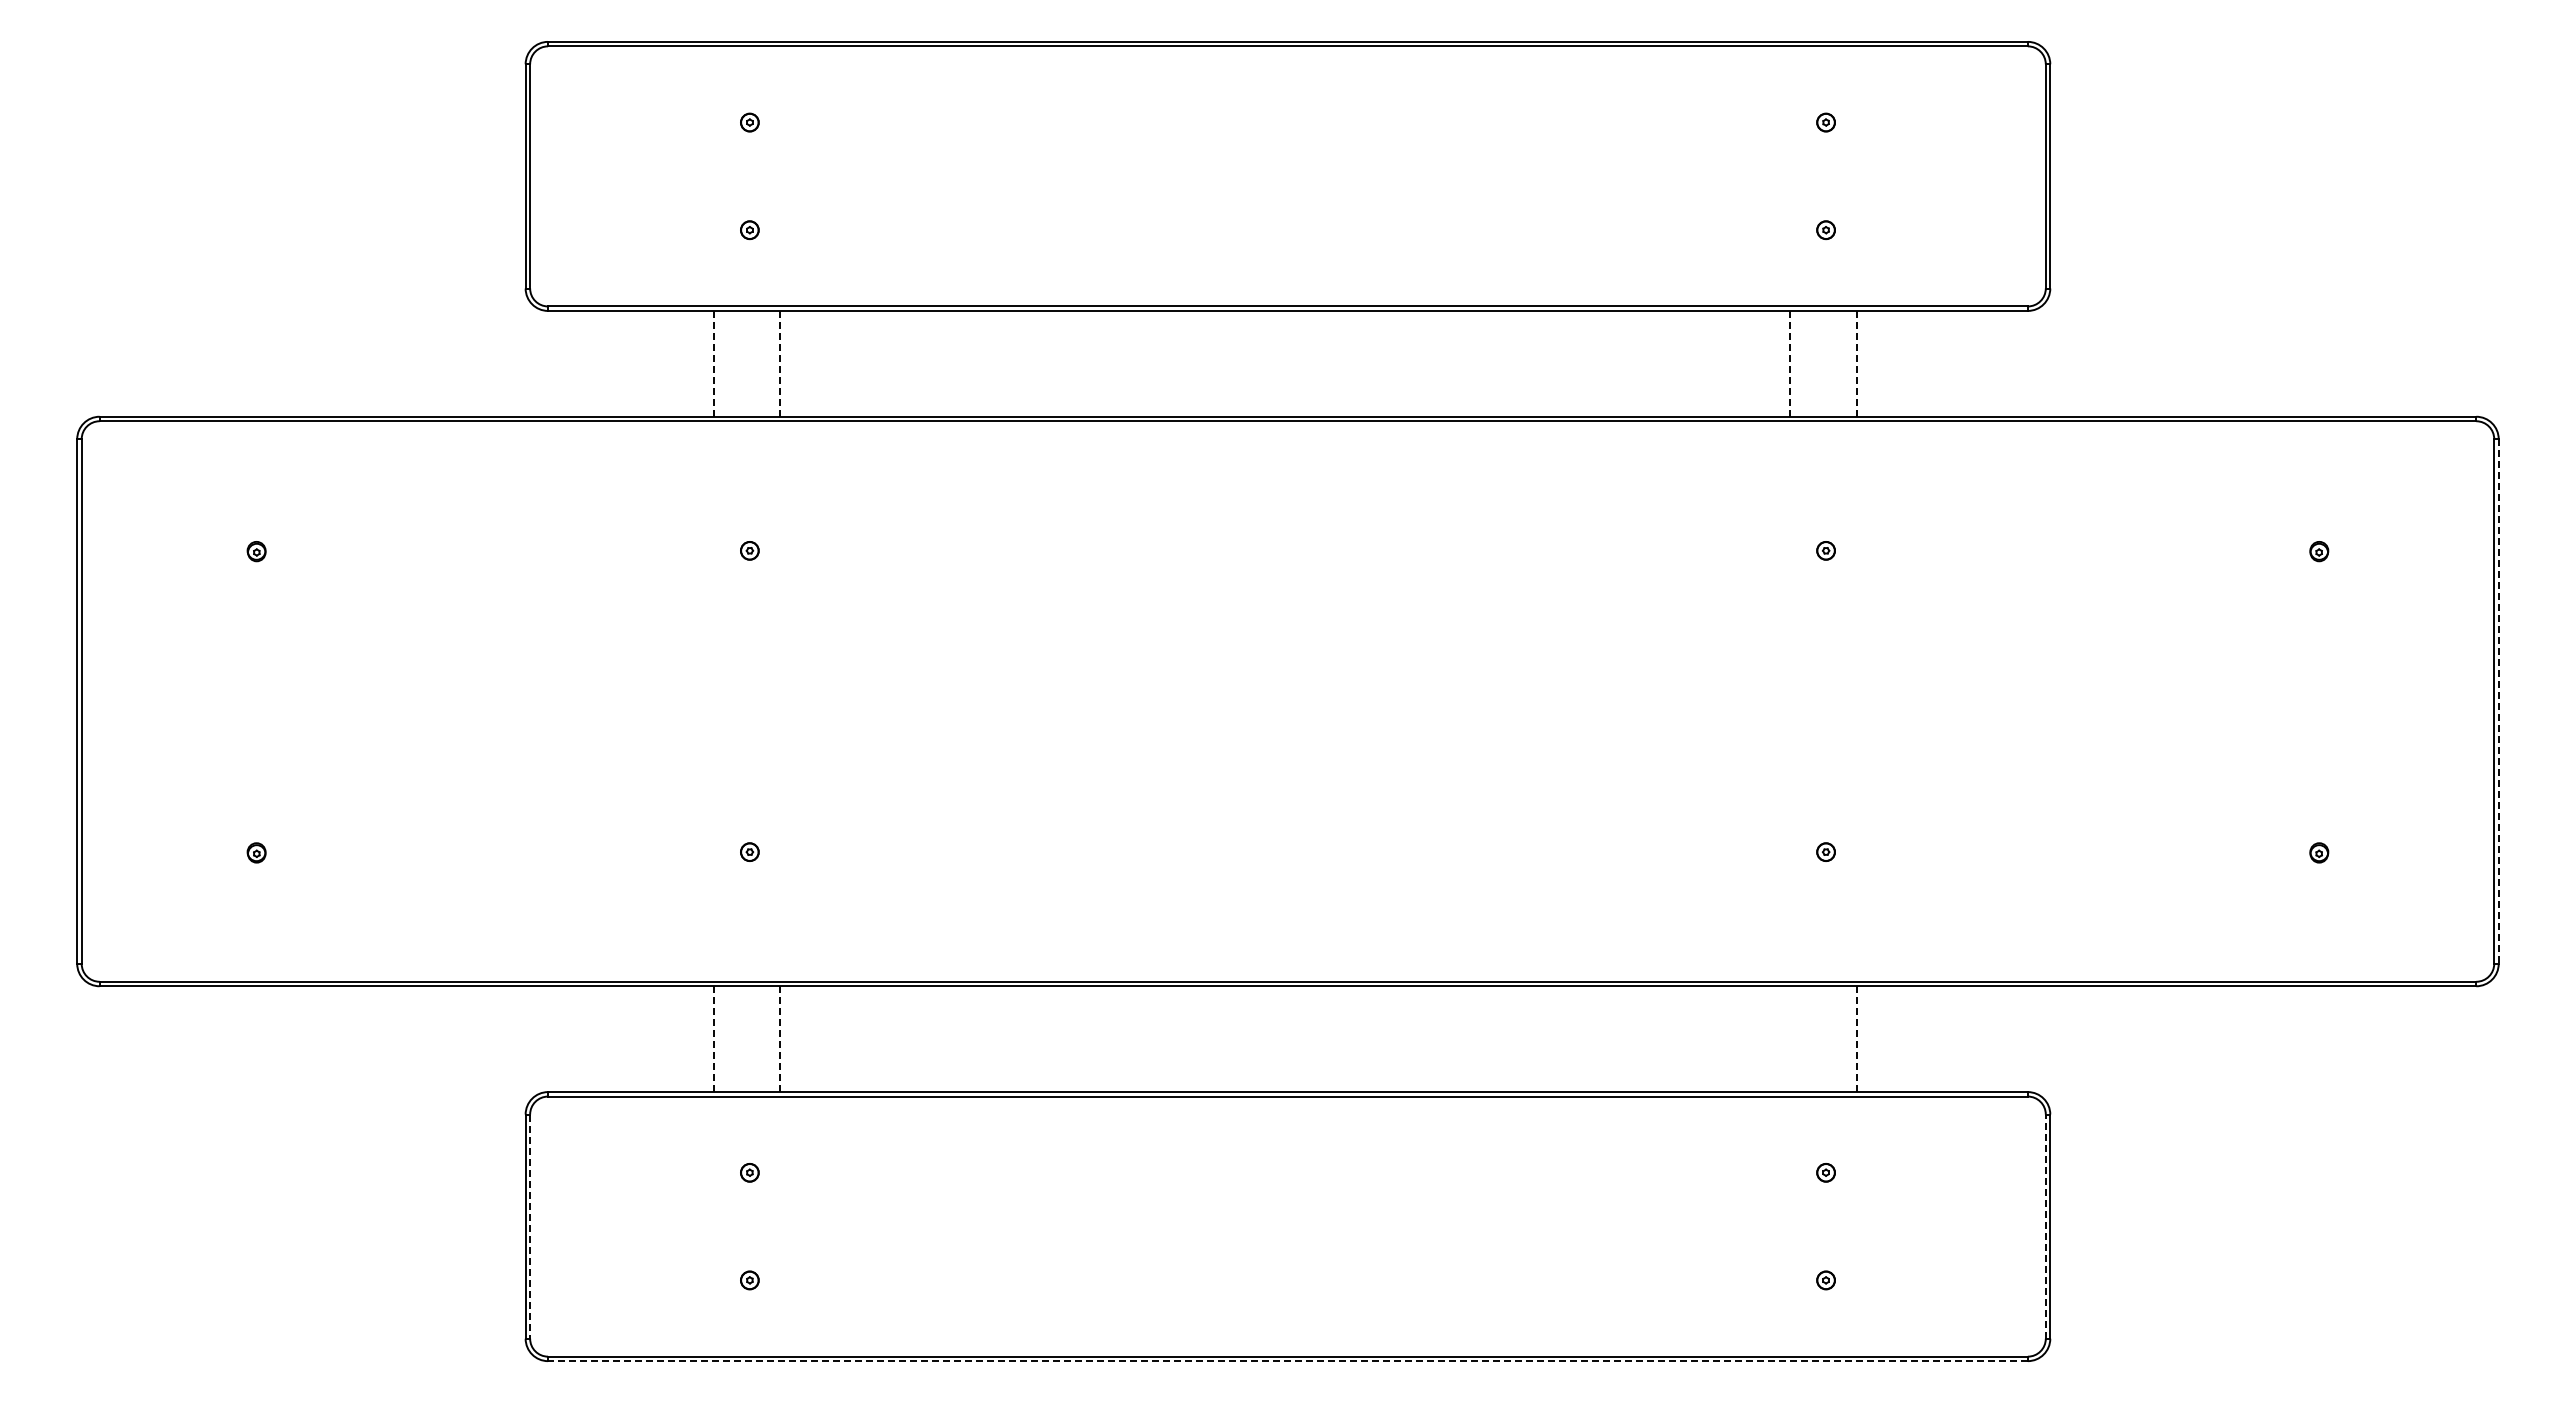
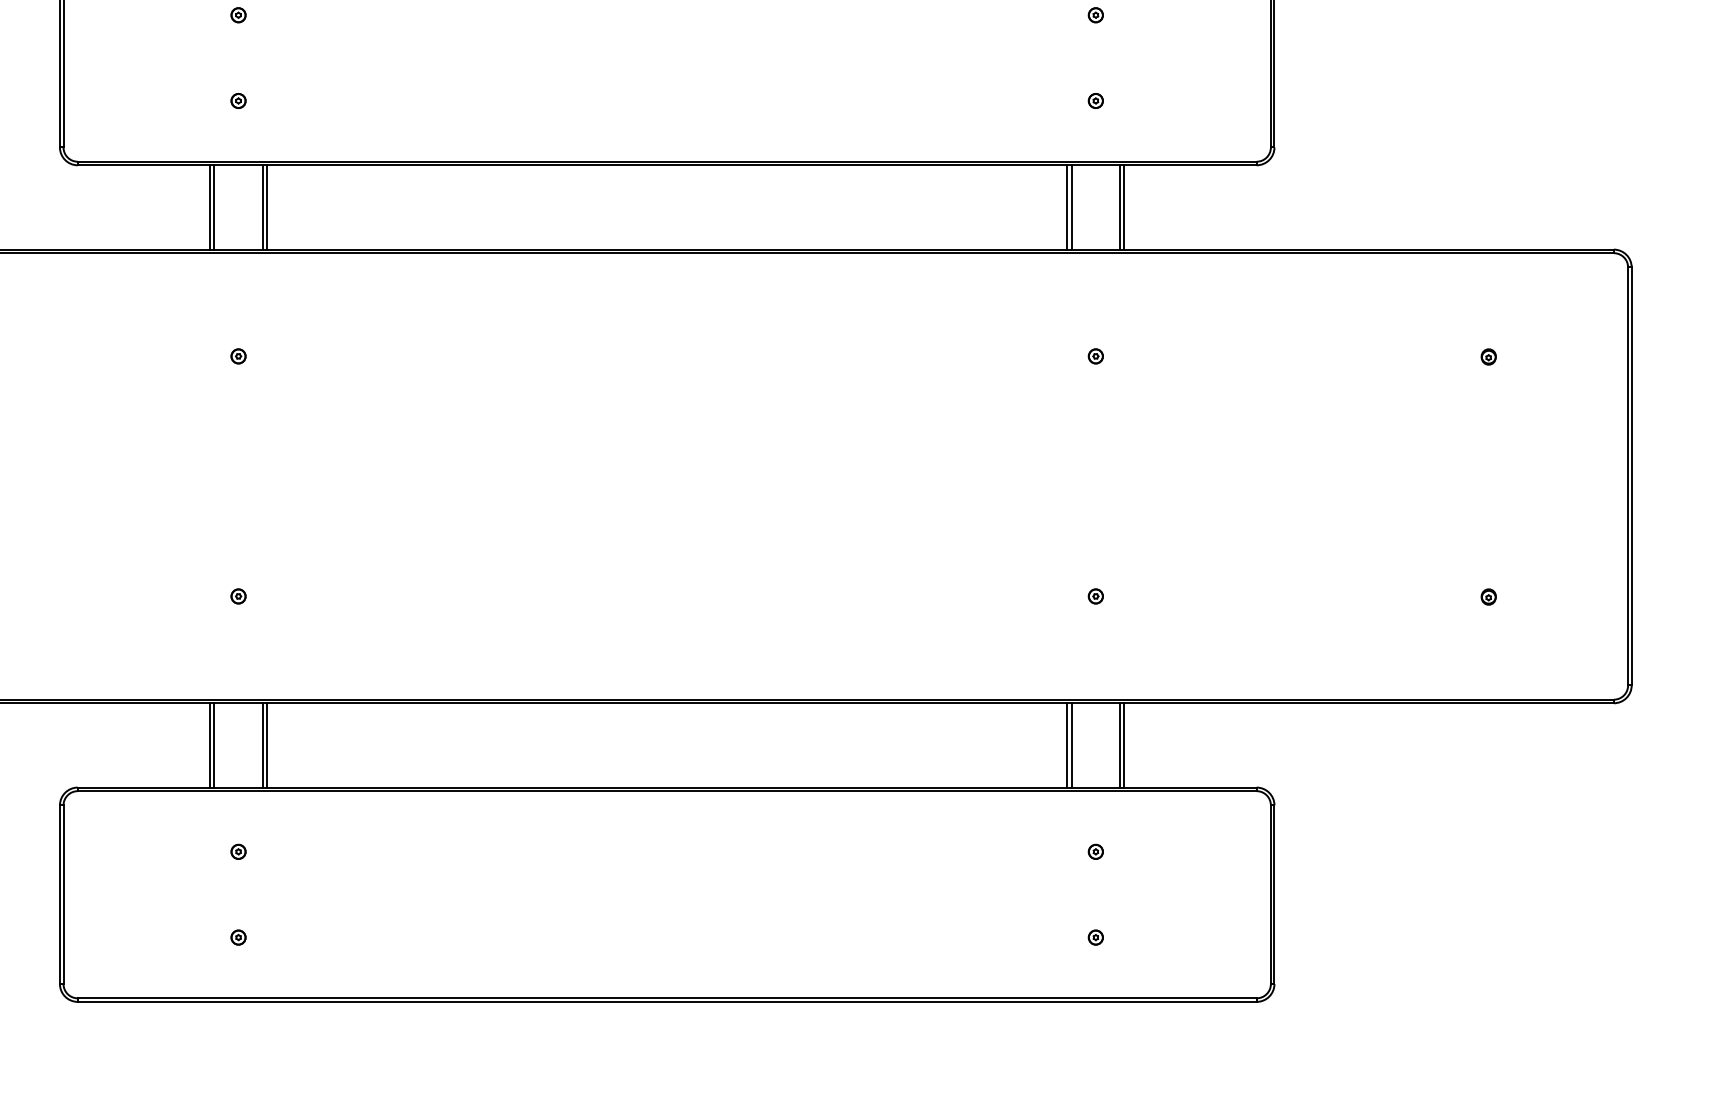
line: (713, 363) -> (209, 207), dashed -> solid
line: (719, 363) -> (214, 207), added
line: (780, 363) -> (262, 207), dashed -> solid
line: (785, 363) -> (266, 207), added
line: (1790, 363) -> (1067, 207), dashed -> solid
line: (1795, 363) -> (1071, 207), added
line: (1856, 363) -> (1120, 207), dashed -> solid
line: (1861, 363) -> (1124, 207), added
line: (2498, 702) -> (1631, 477), dashed -> solid
line: (713, 1039) -> (209, 745), dashed -> solid
line: (719, 1039) -> (214, 745), added
line: (780, 1039) -> (262, 745), dashed -> solid
line: (785, 1039) -> (266, 745), added
line: (1790, 1039) -> (1067, 745), added
line: (1795, 1039) -> (1071, 745), added
line: (1856, 1039) -> (1120, 745), dashed -> solid
line: (1861, 1039) -> (1124, 745), added
line: (2045, 1226) -> (1270, 894), dashed -> solid
line: (530, 1227) -> (63, 895), dashed -> solid
line: (1287, 1361) -> (666, 1002), dashed -> solid

